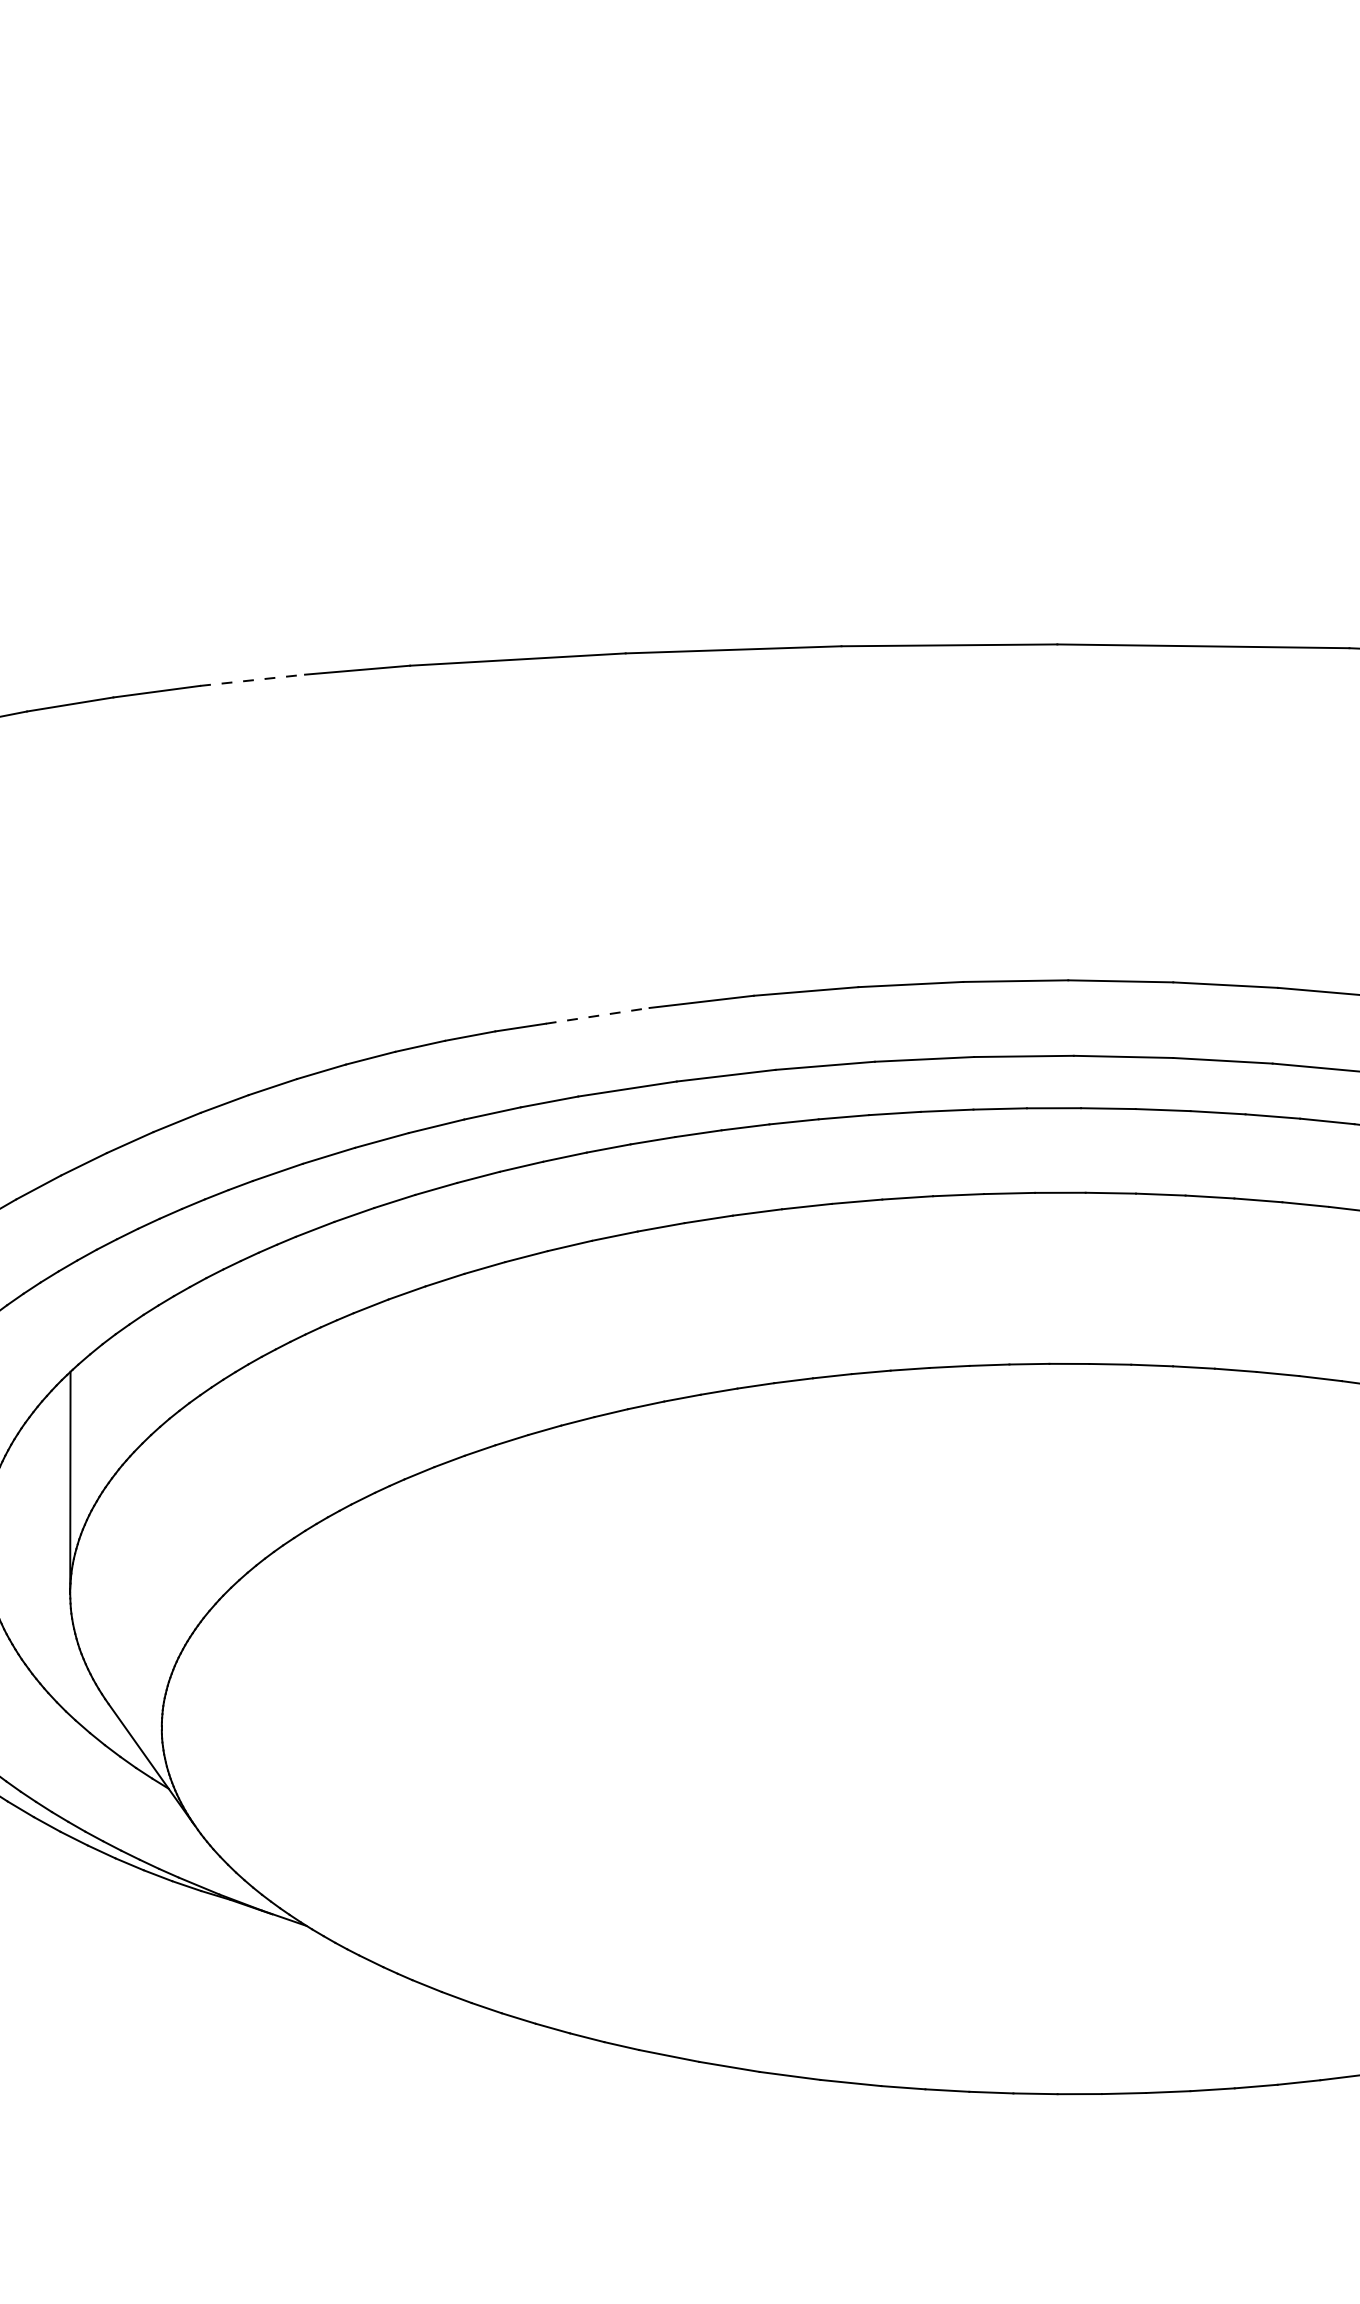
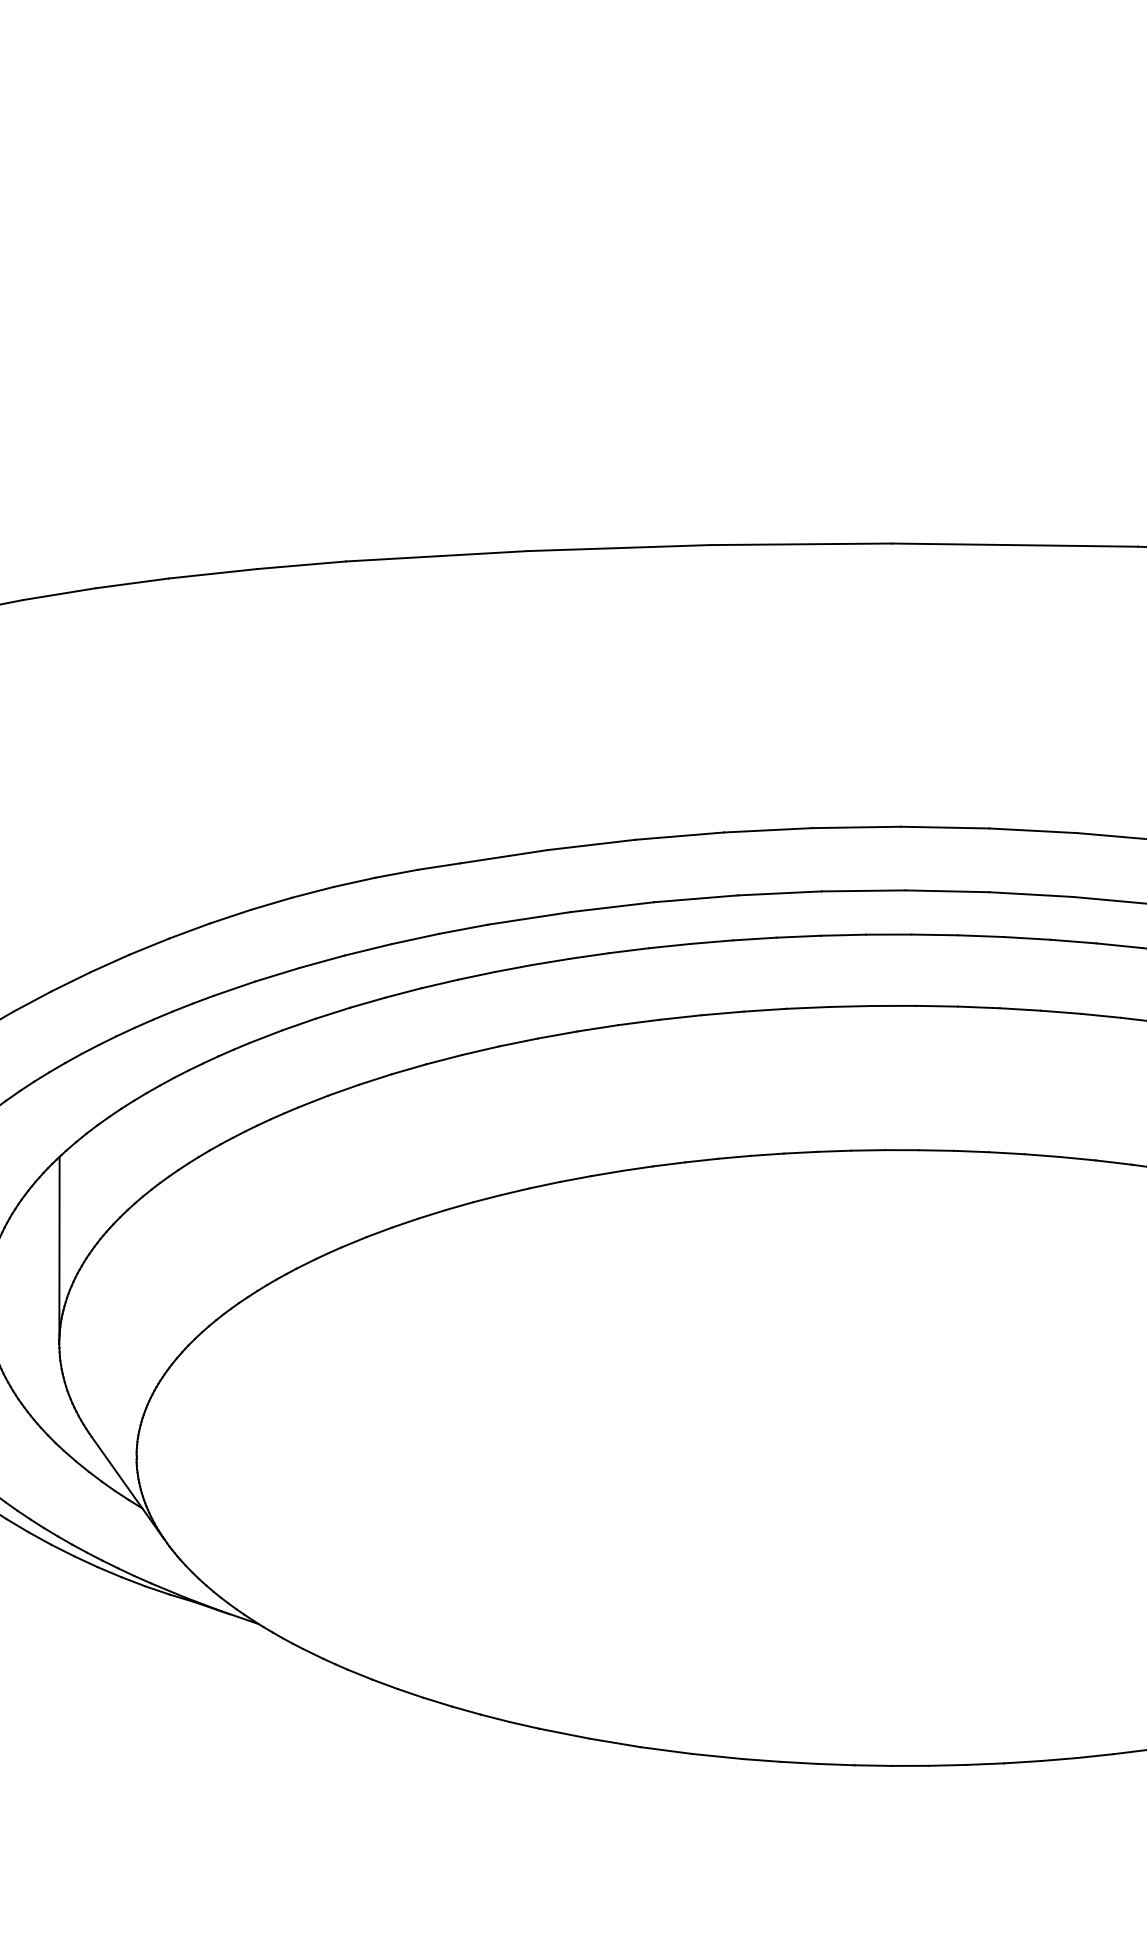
line: (253, 679) -> (213, 573), dashed -> solid
line: (598, 1015) -> (504, 856), dashed -> solid

